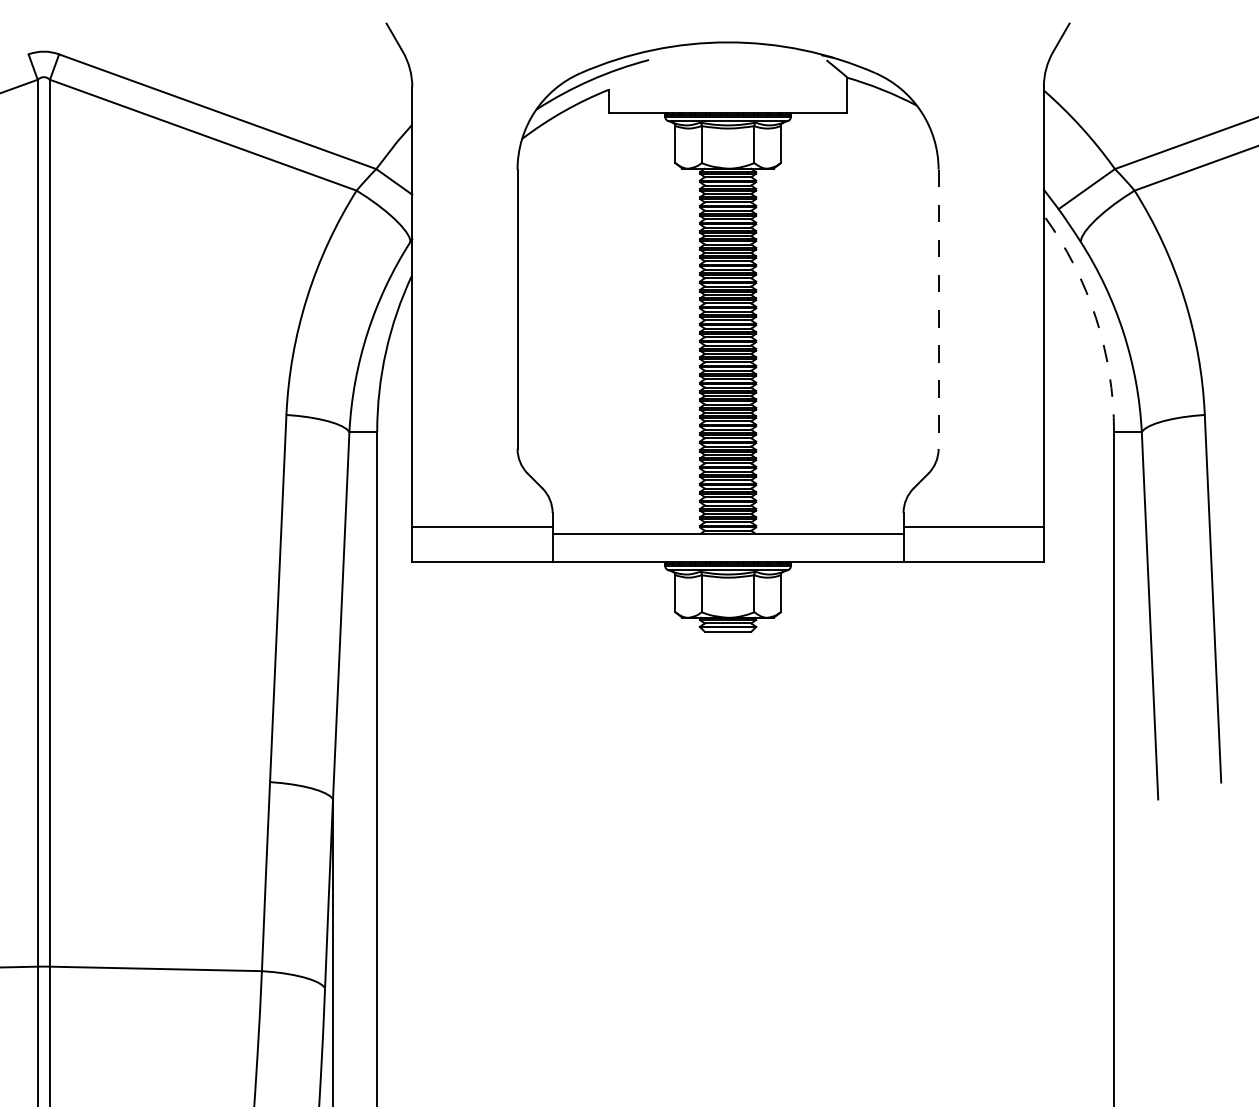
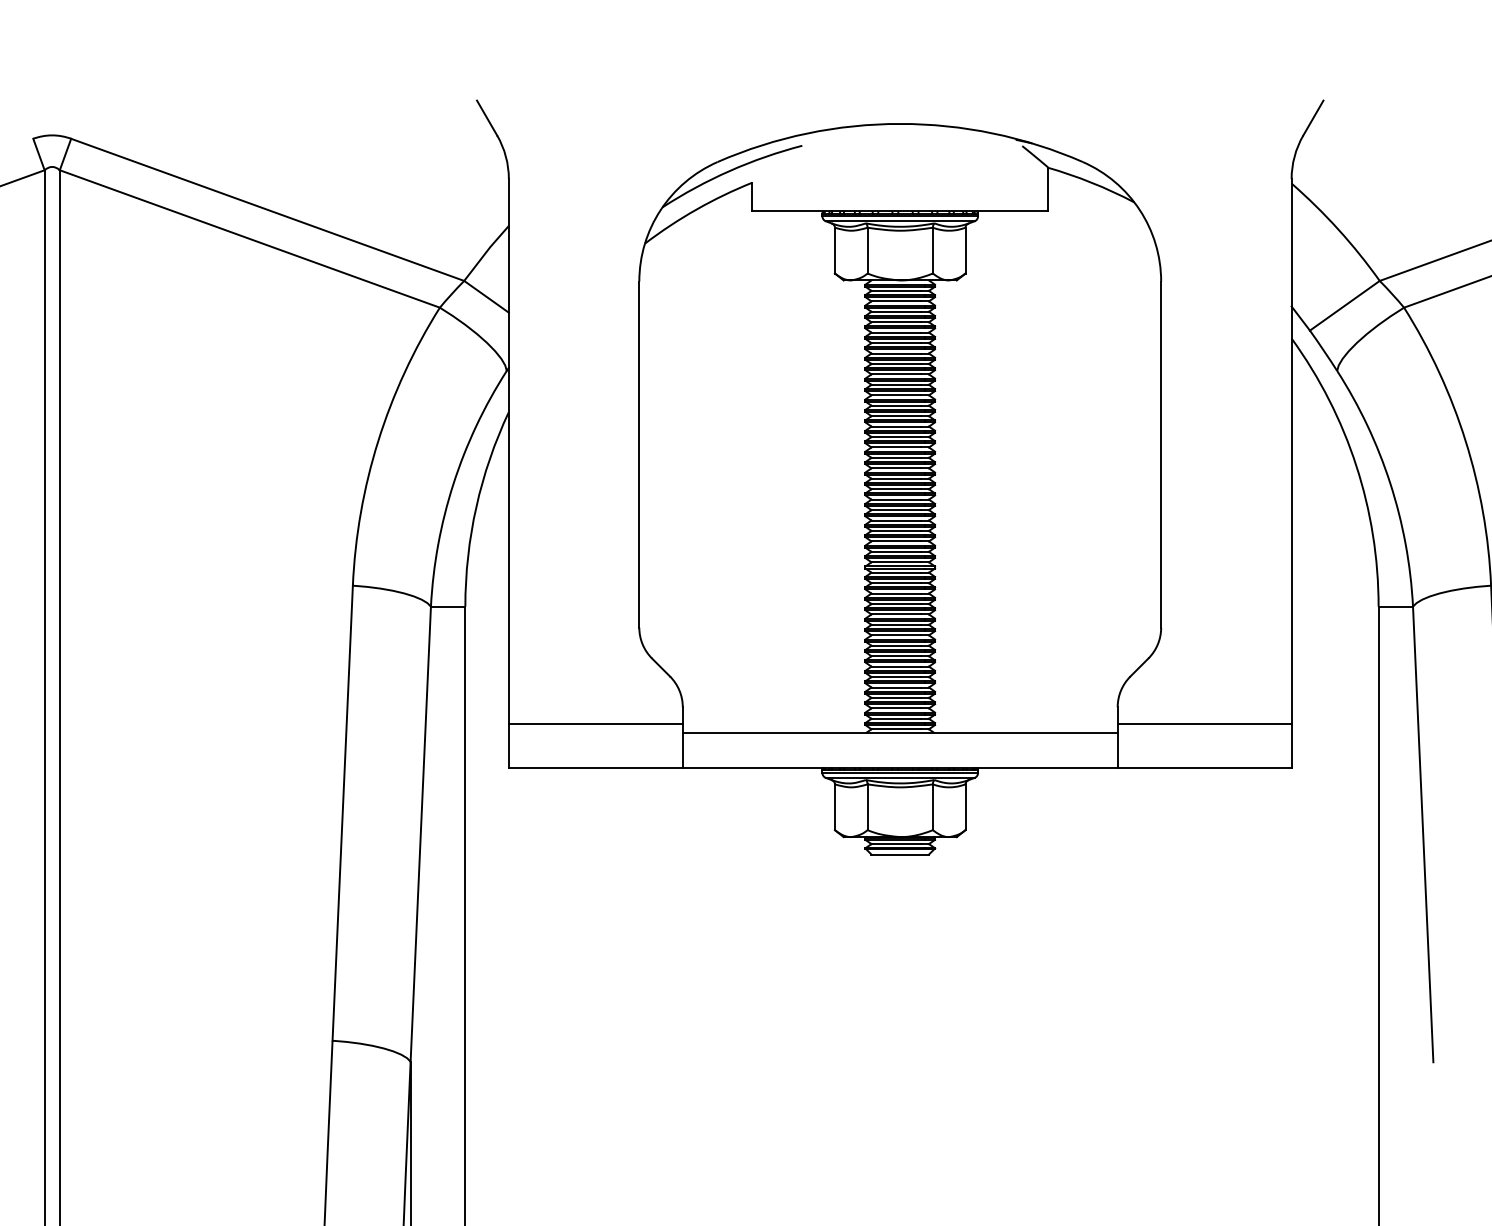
line: (938, 309) -> (1161, 454), dashed -> solid
arc: (1096, 318) -> (1356, 466), dashed -> solid

